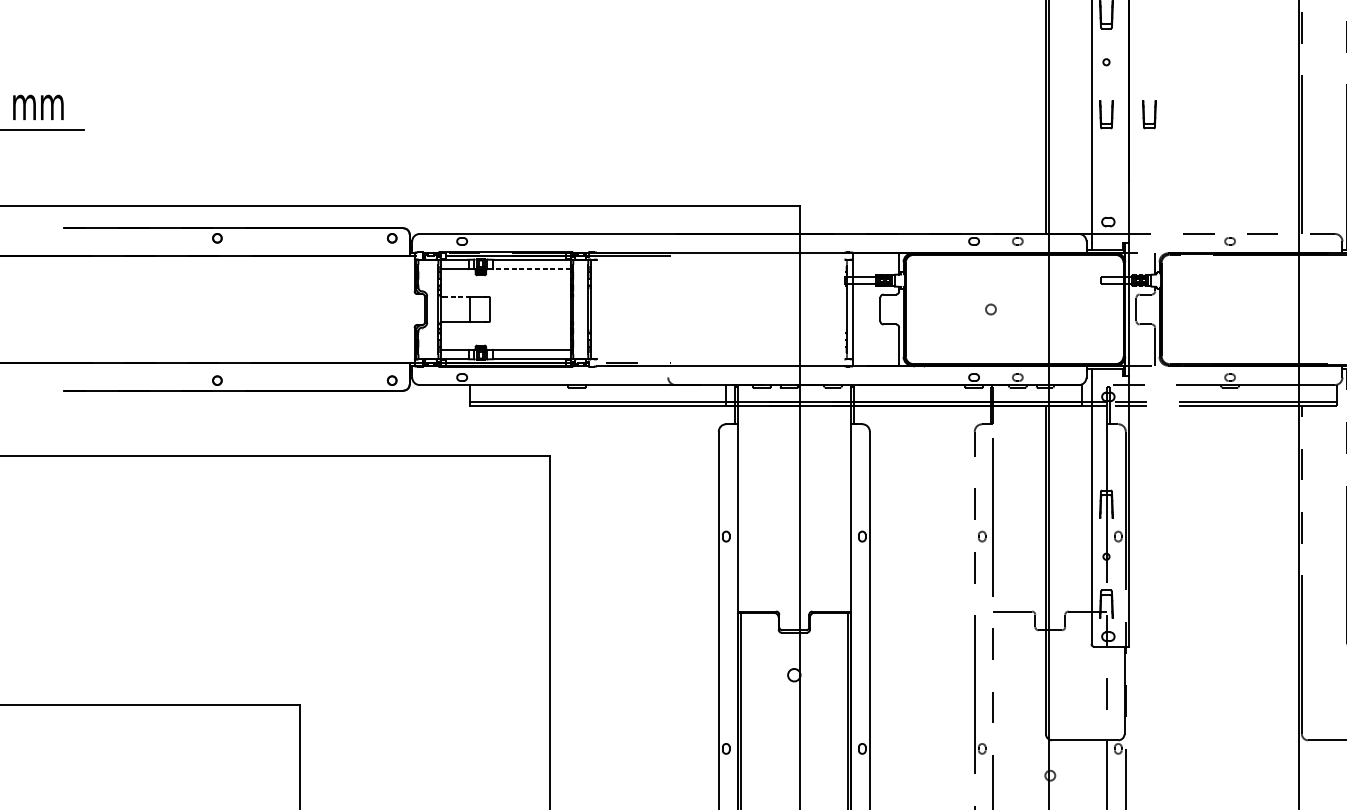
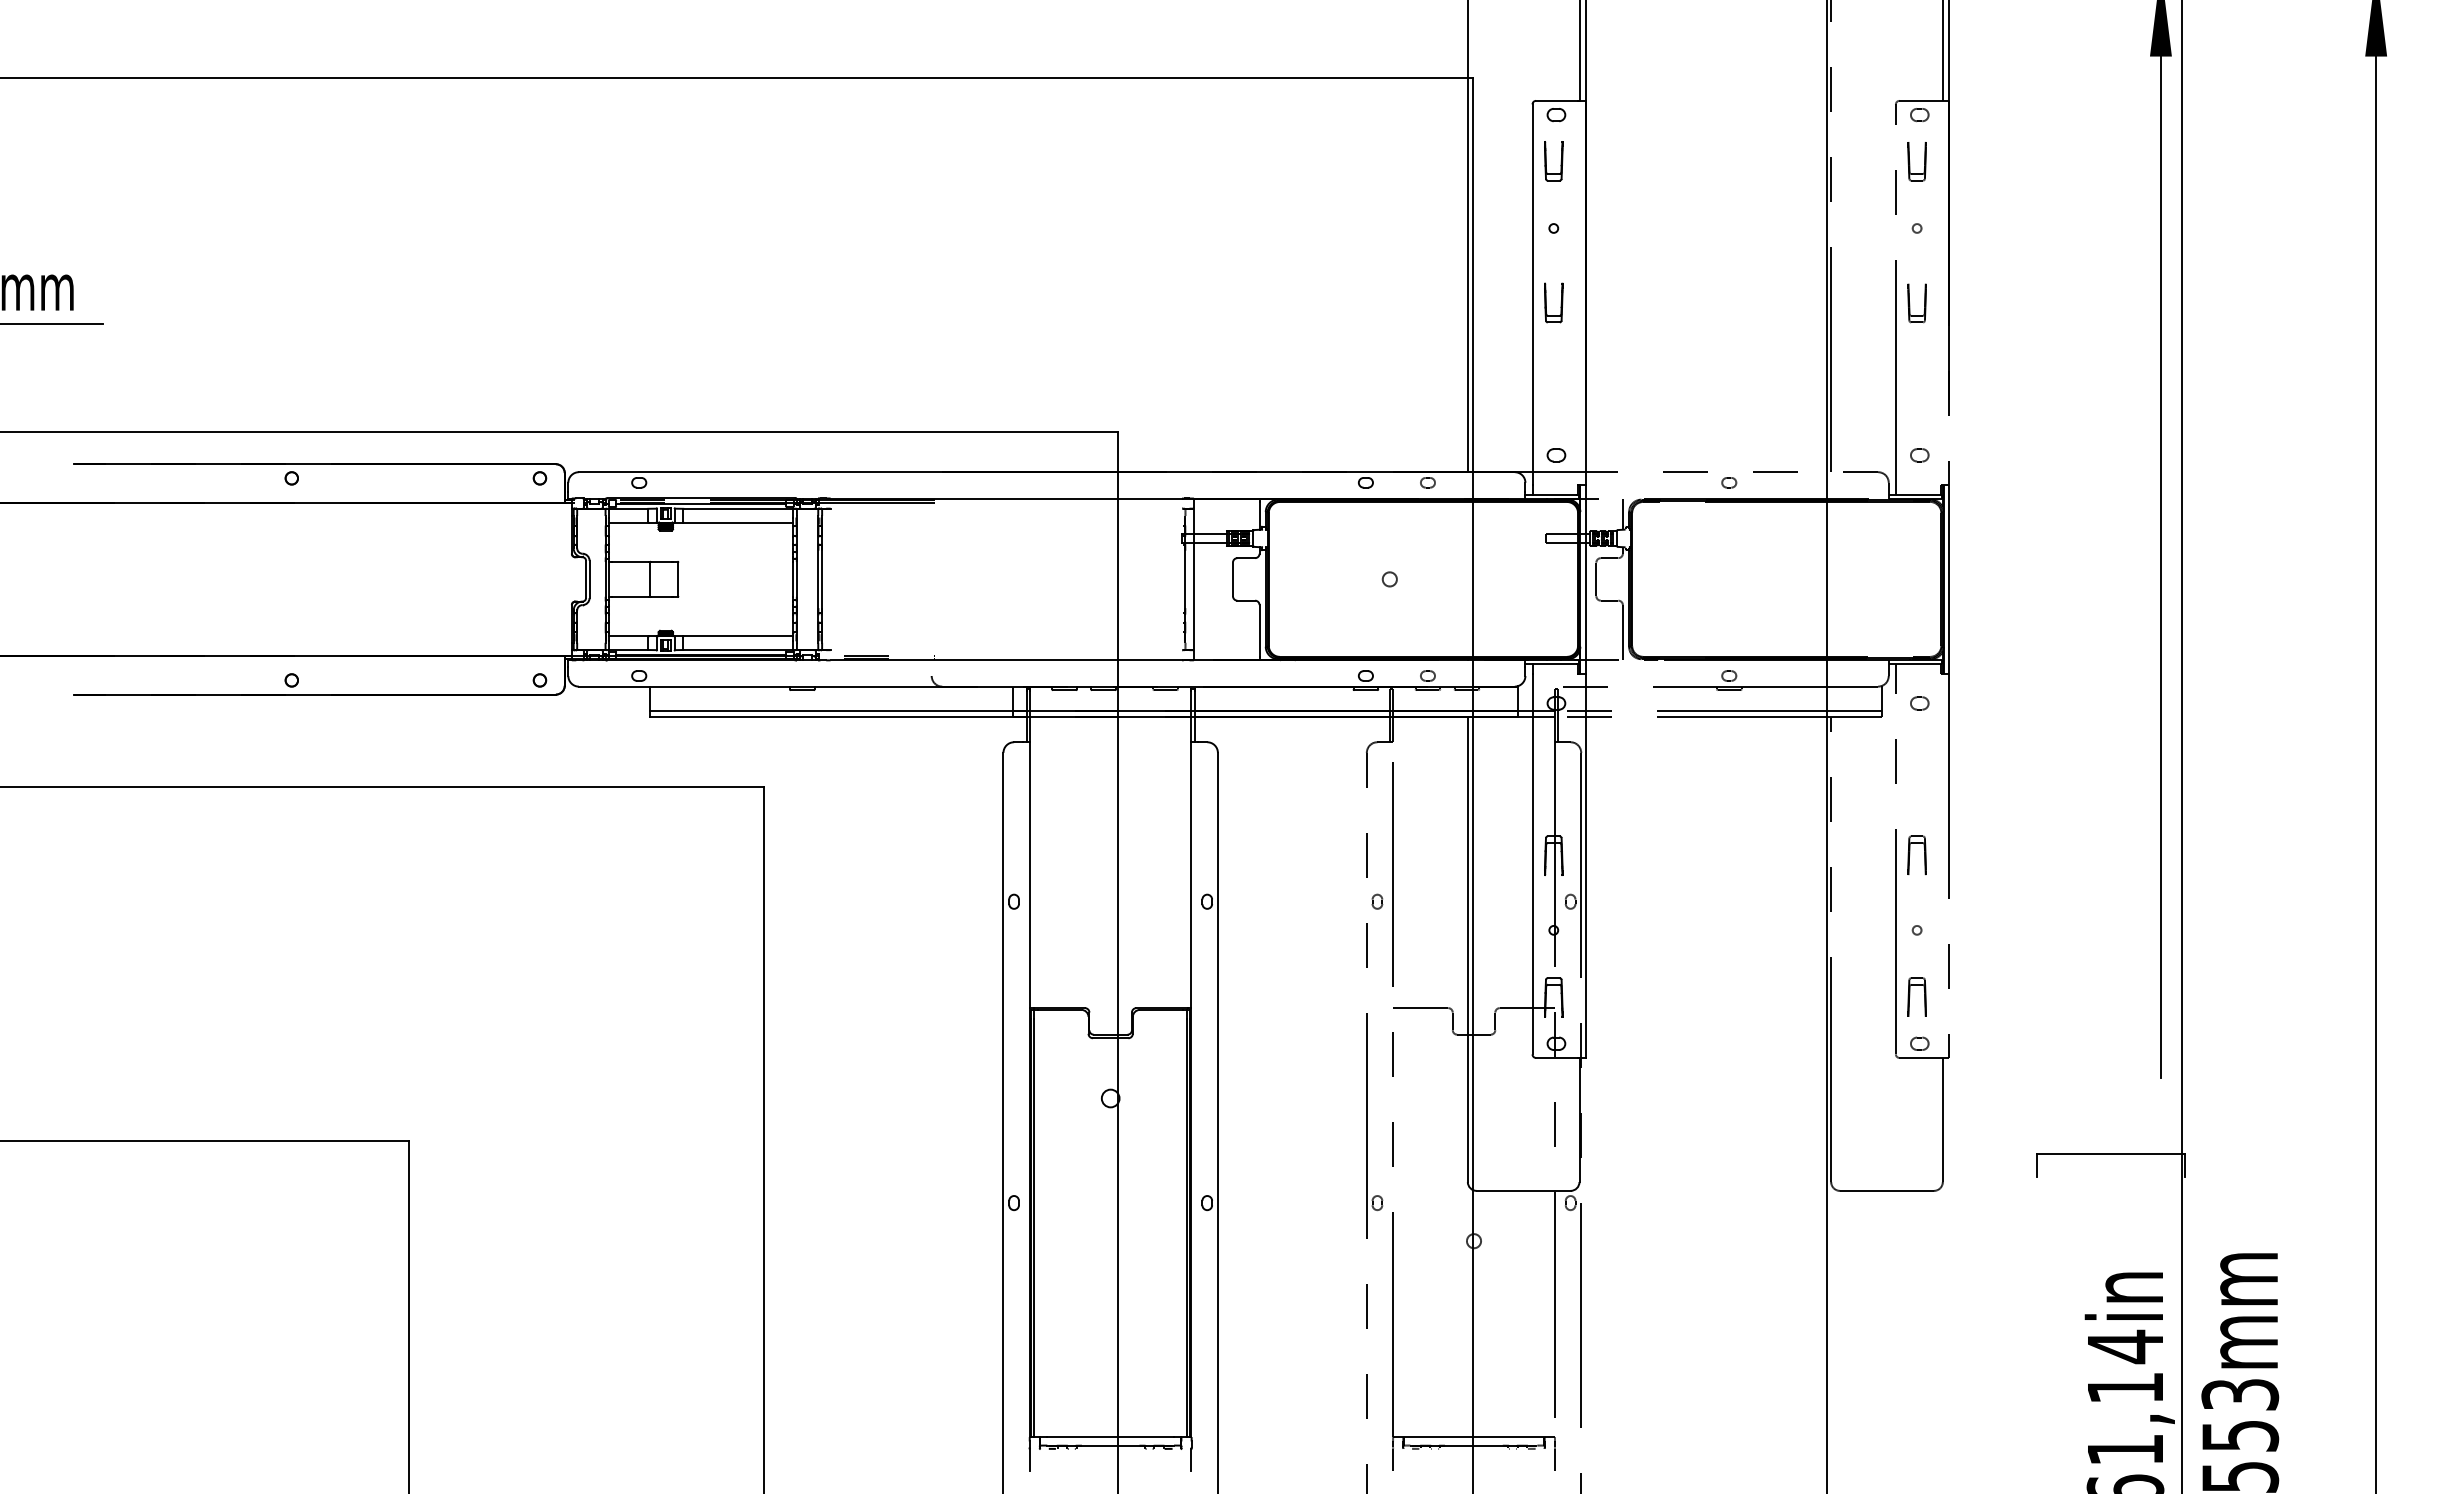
part: (1144, 114) -> (1607, 302), removed
line: (531, 269) -> (737, 522), dashed -> solid
line: (456, 296) -> (630, 561), dashed -> solid

